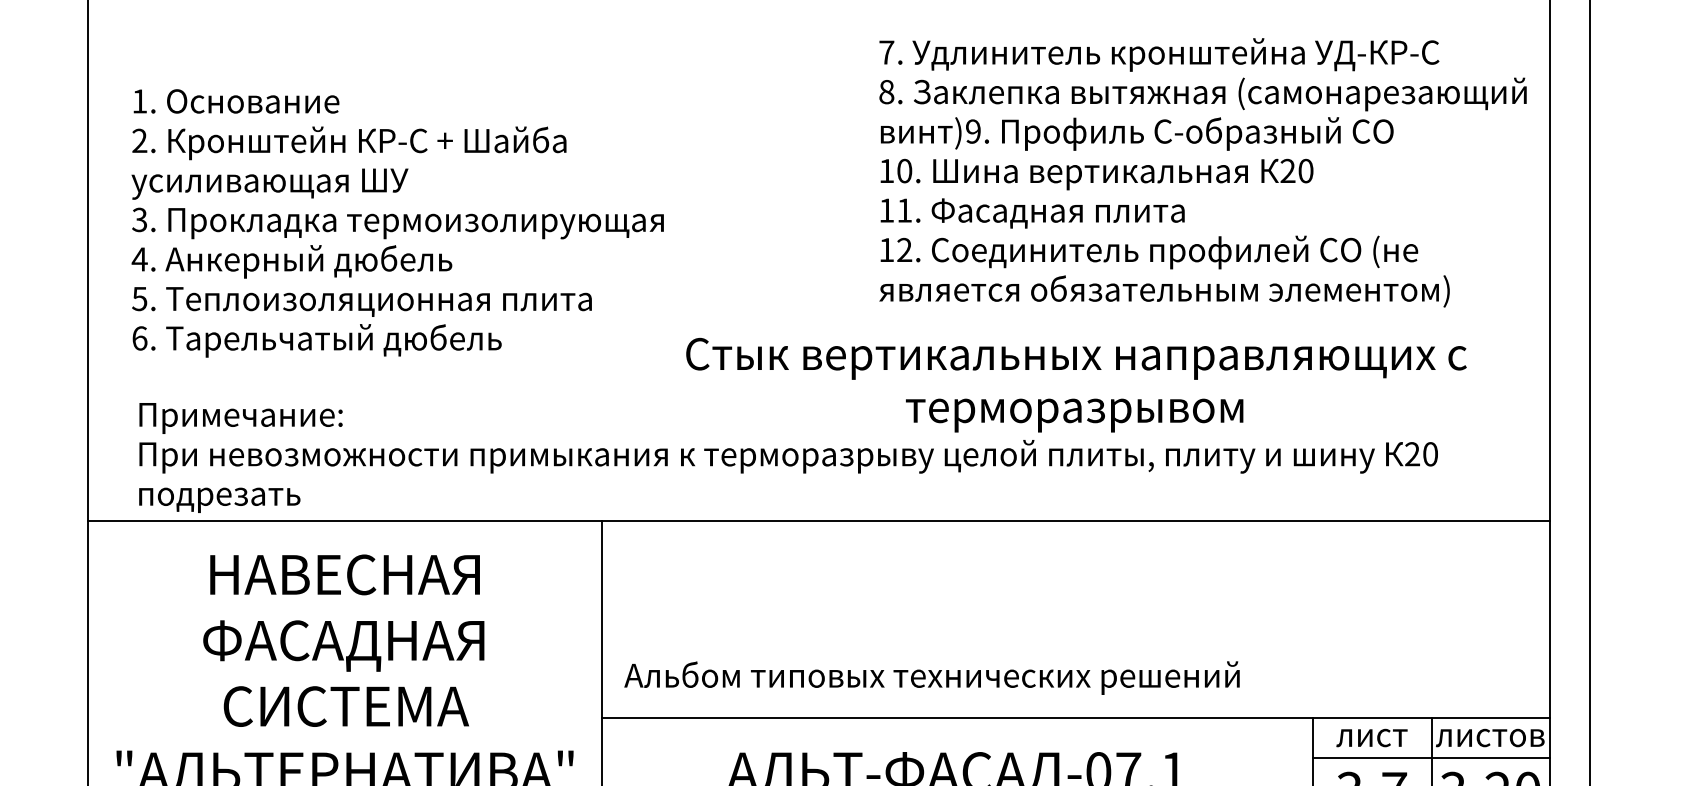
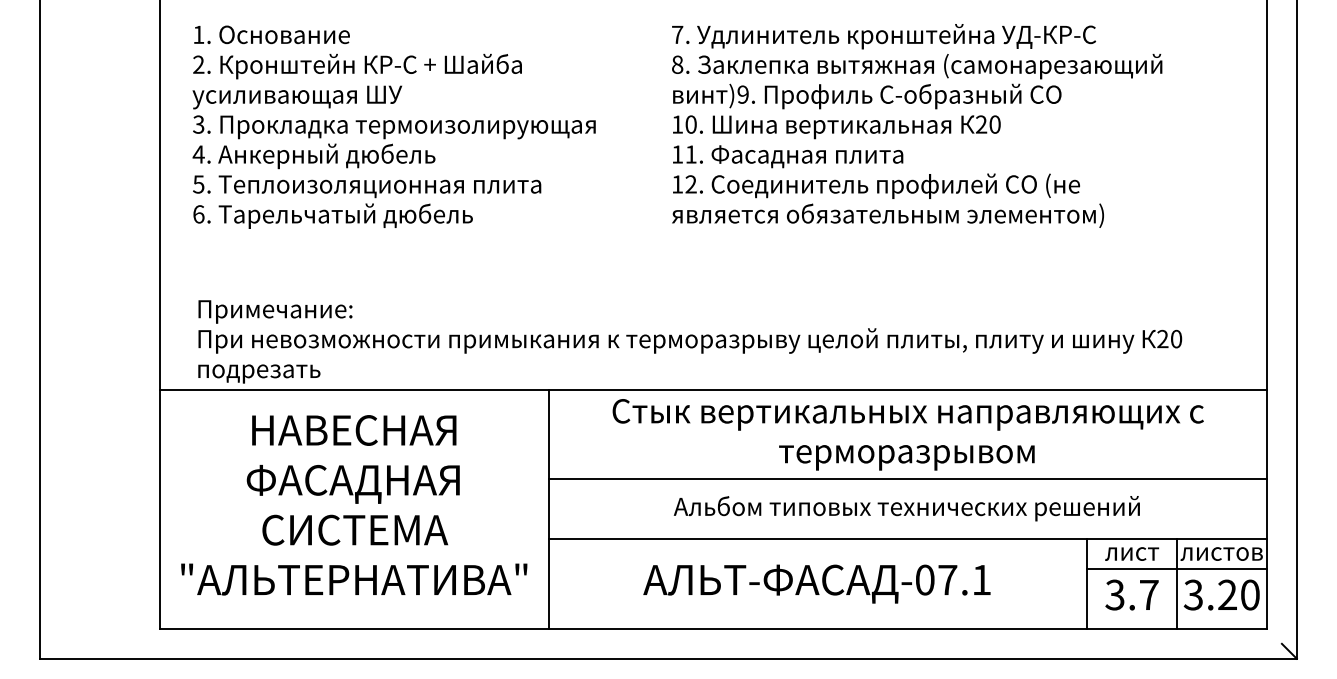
text: (1203, 172) -> (917, 125), moved
text: (396, 222) -> (393, 126), moved
text: (1075, 384) -> (907, 434), moved
line: (1075, 639) -> (907, 479), added
text: (931, 677) -> (906, 508), moved

